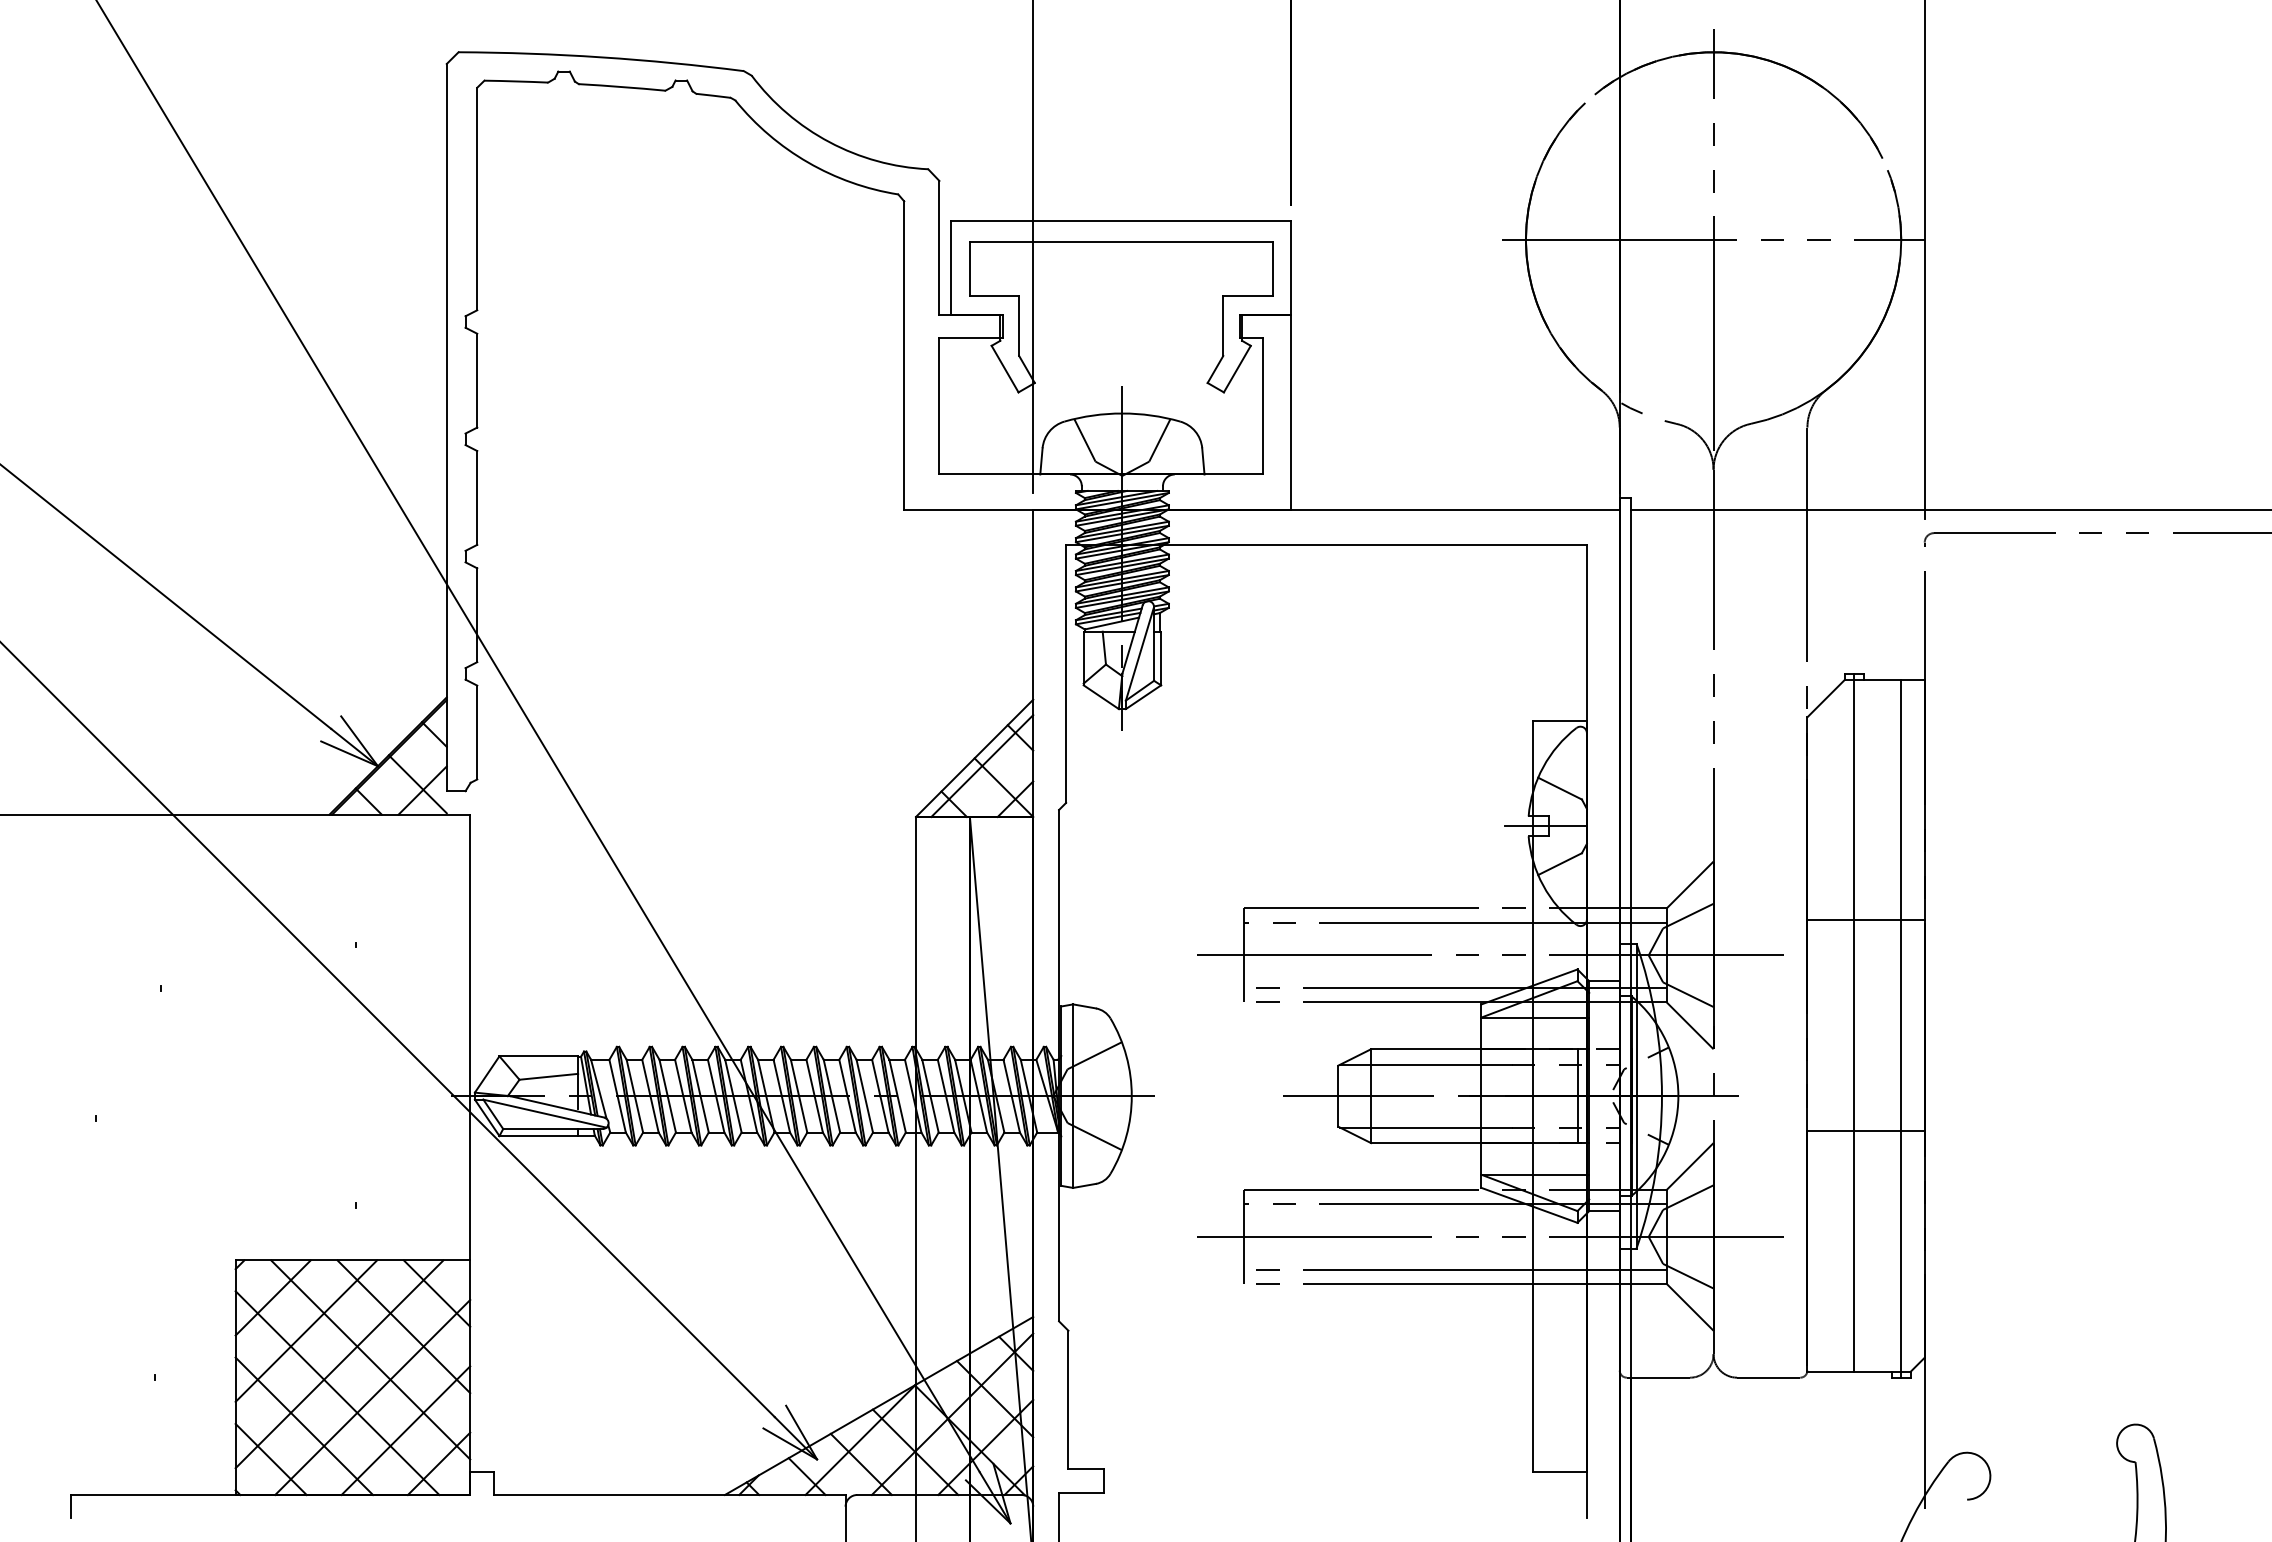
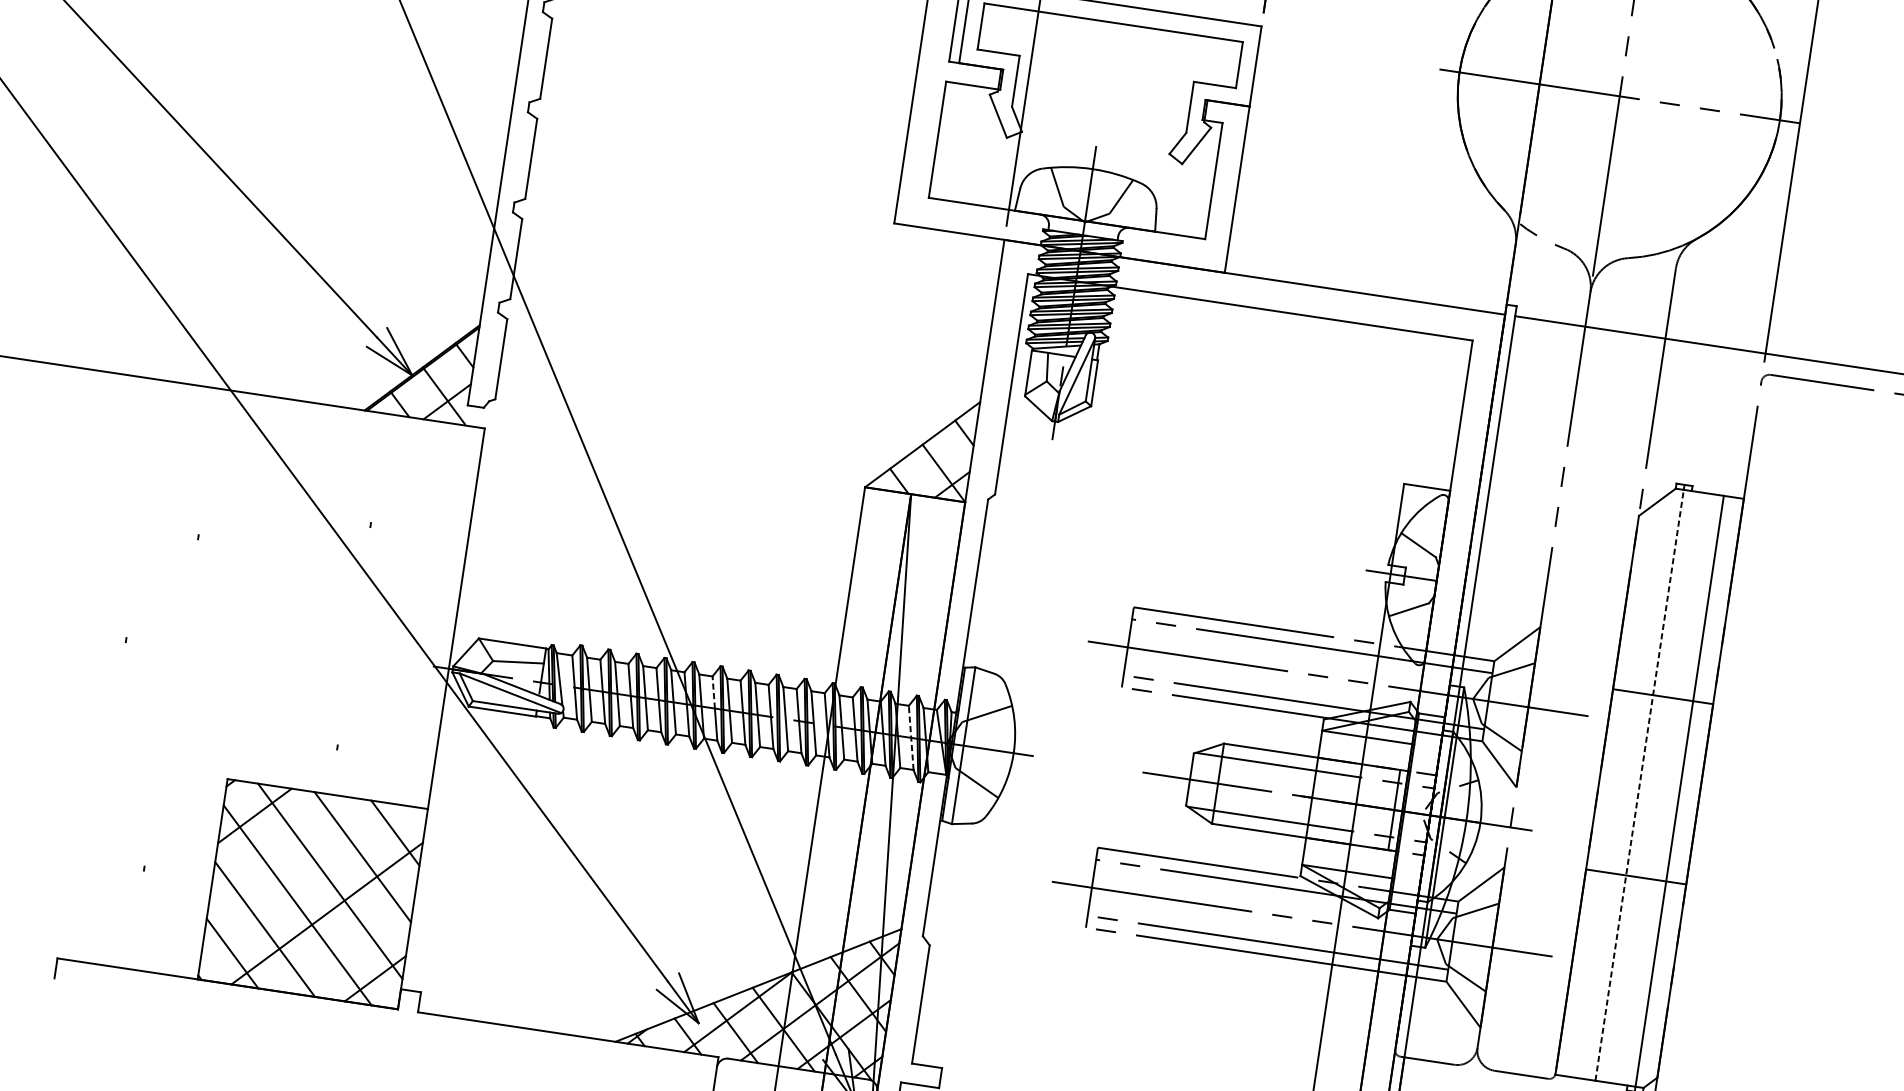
line: (982, 766) -> (928, 452), removed
line: (1854, 1022) -> (1640, 782), solid -> dashed
line: (777, 1077) -> (713, 692), solid -> dashed
line: (1011, 1095) -> (911, 737), solid -> dashed
line: (306, 1330) -> (279, 847), removed
line: (339, 1364) -> (303, 881), removed
line: (405, 1430) -> (350, 945), removed

